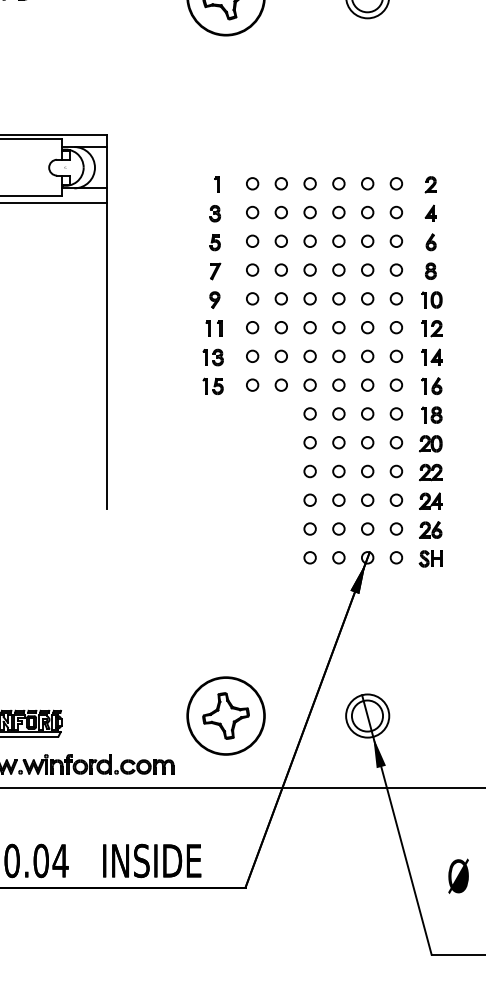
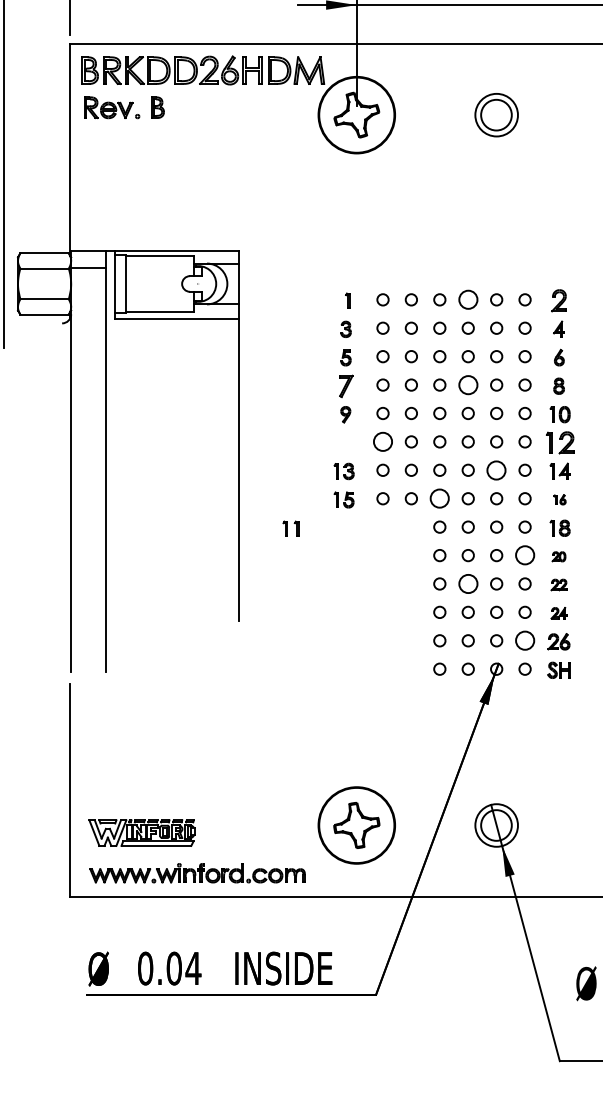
circle: (338, 183) -> (467, 299), size x1.6
part: (430, 184) -> (558, 300), size x1.4
circle: (338, 269) -> (467, 384), size x1.6
part: (215, 271) -> (346, 386), size x1.4
circle: (252, 327) -> (382, 441), size x1.6
part: (213, 328) -> (290, 528), moved
part: (431, 328) -> (559, 442), size x1.4
circle: (367, 355) -> (496, 469), size x1.6
circle: (309, 384) -> (439, 498), size x1.6
part: (431, 385) -> (559, 499), size x0.6
circle: (395, 442) -> (524, 555), size x1.6
part: (430, 443) -> (558, 556), size x0.6
circle: (338, 471) -> (467, 583), size x1.6
part: (430, 472) -> (558, 584), size x0.7
part: (430, 500) -> (558, 612), size x0.7
circle: (395, 528) -> (524, 640), size x1.6

